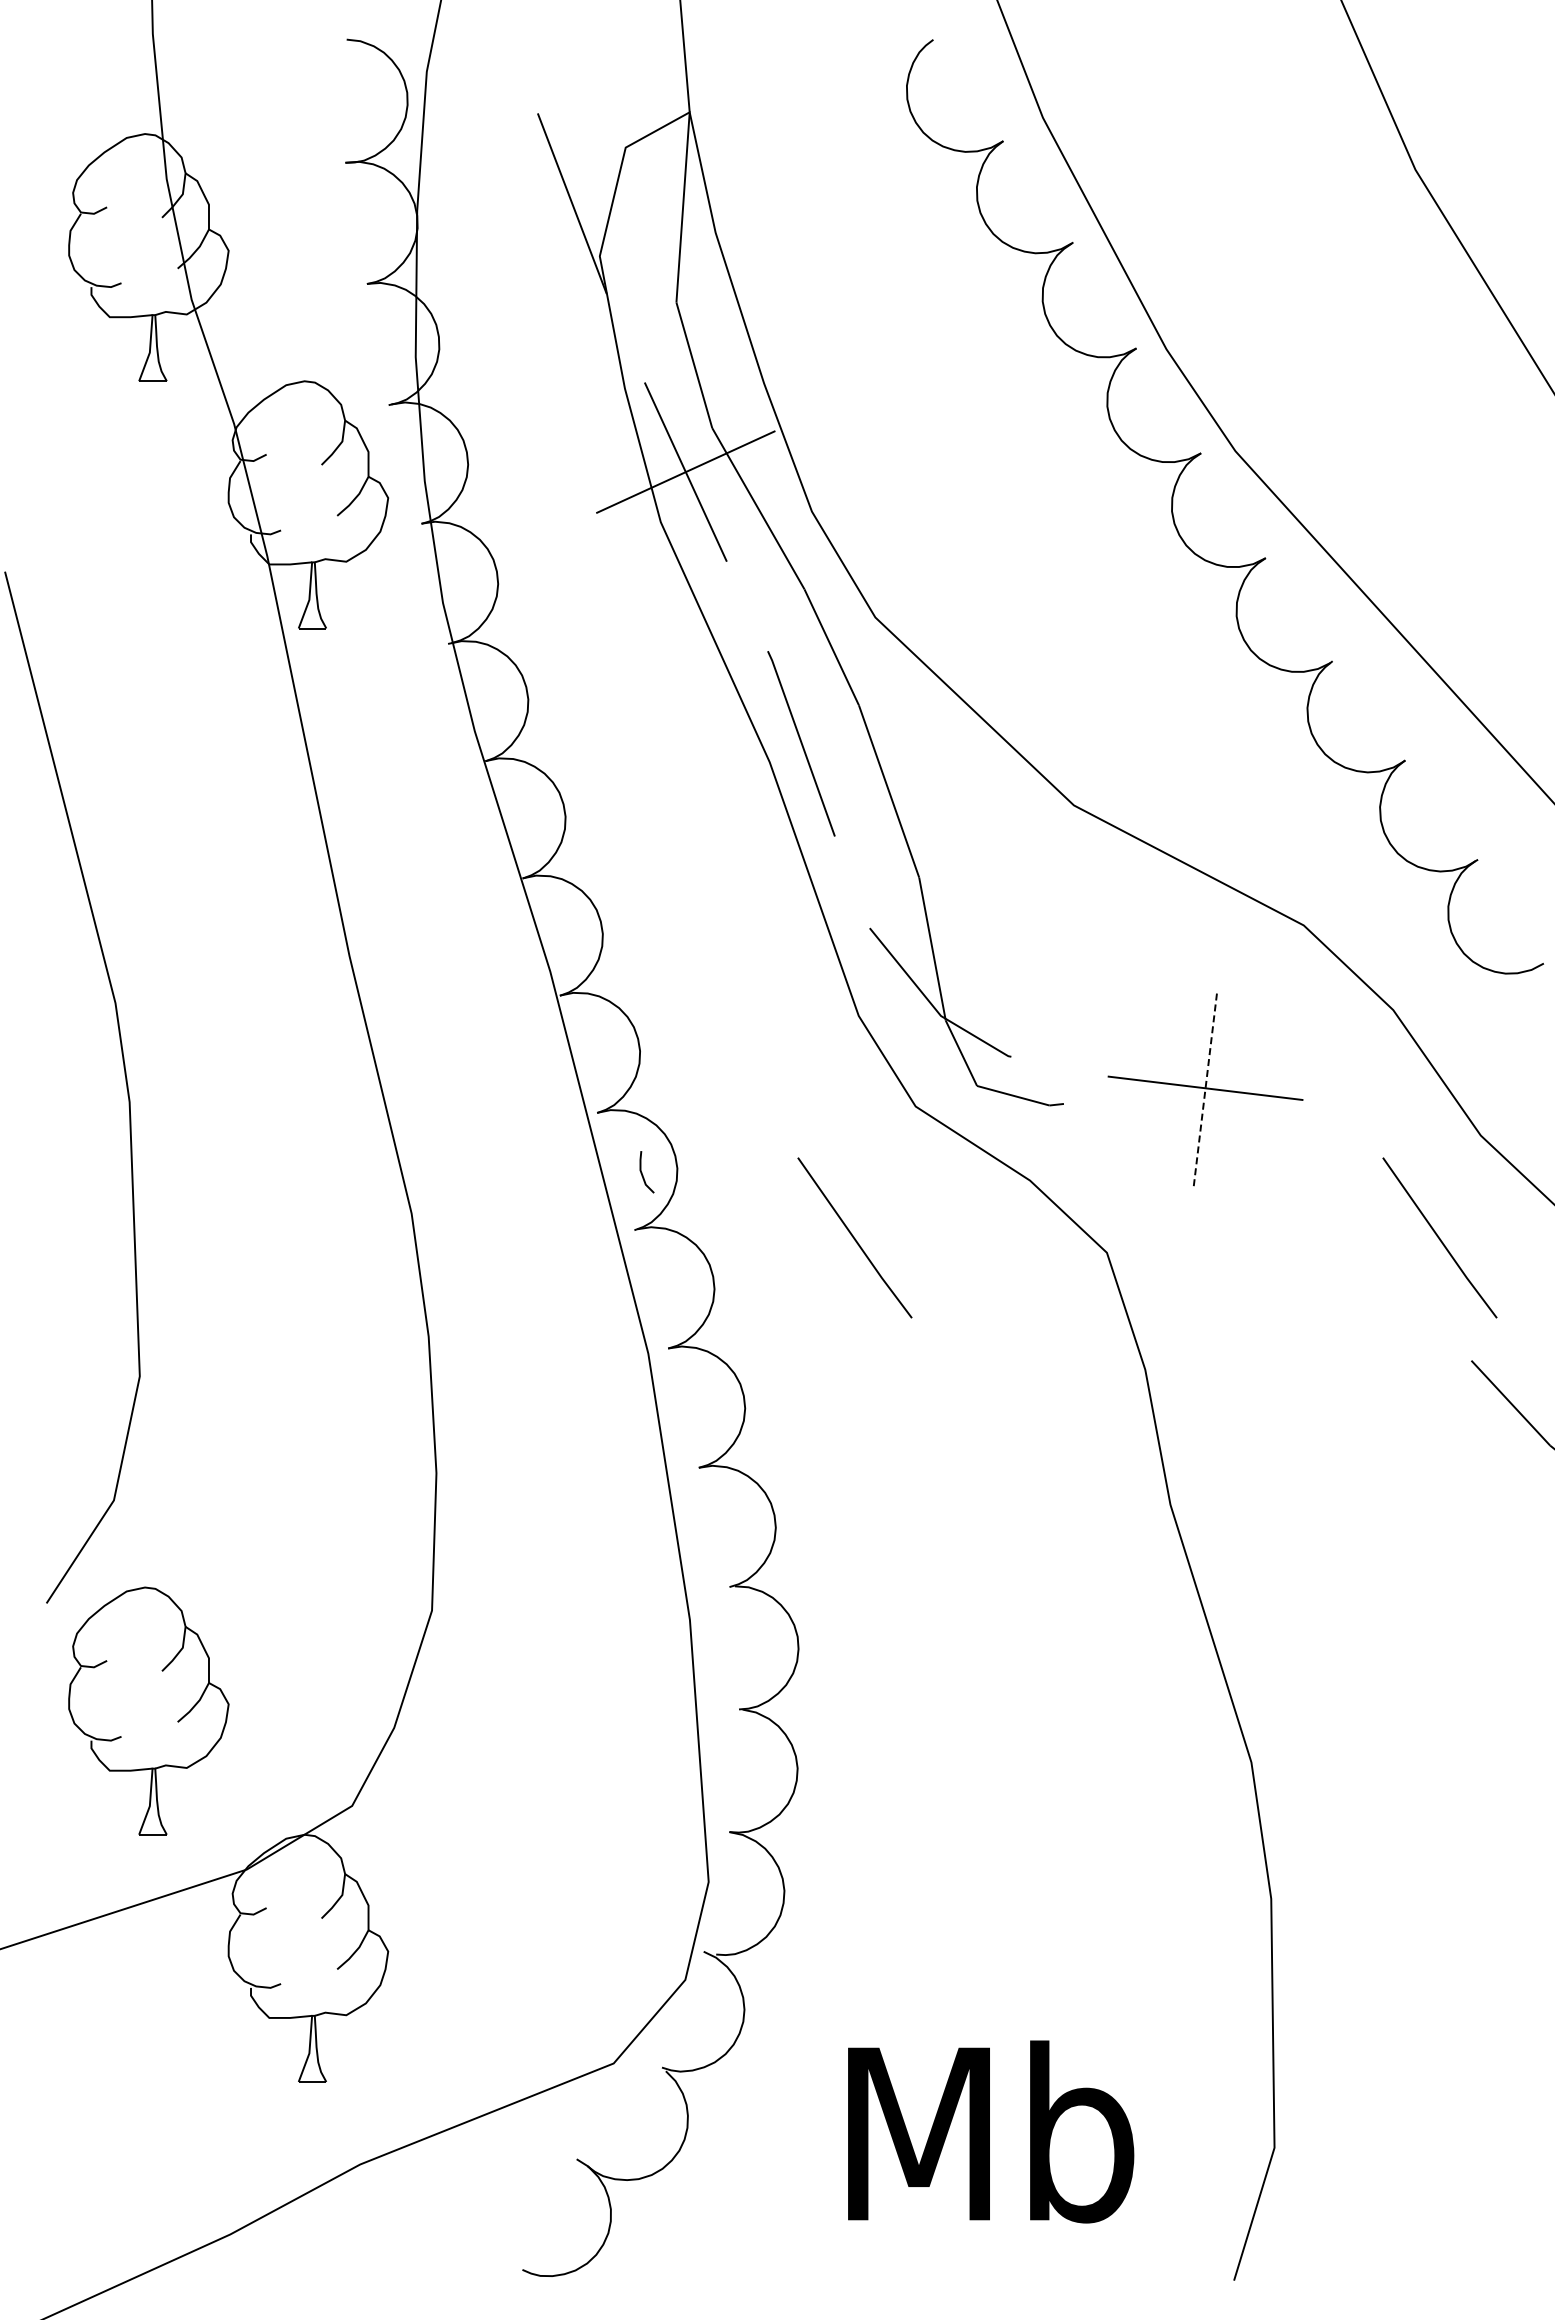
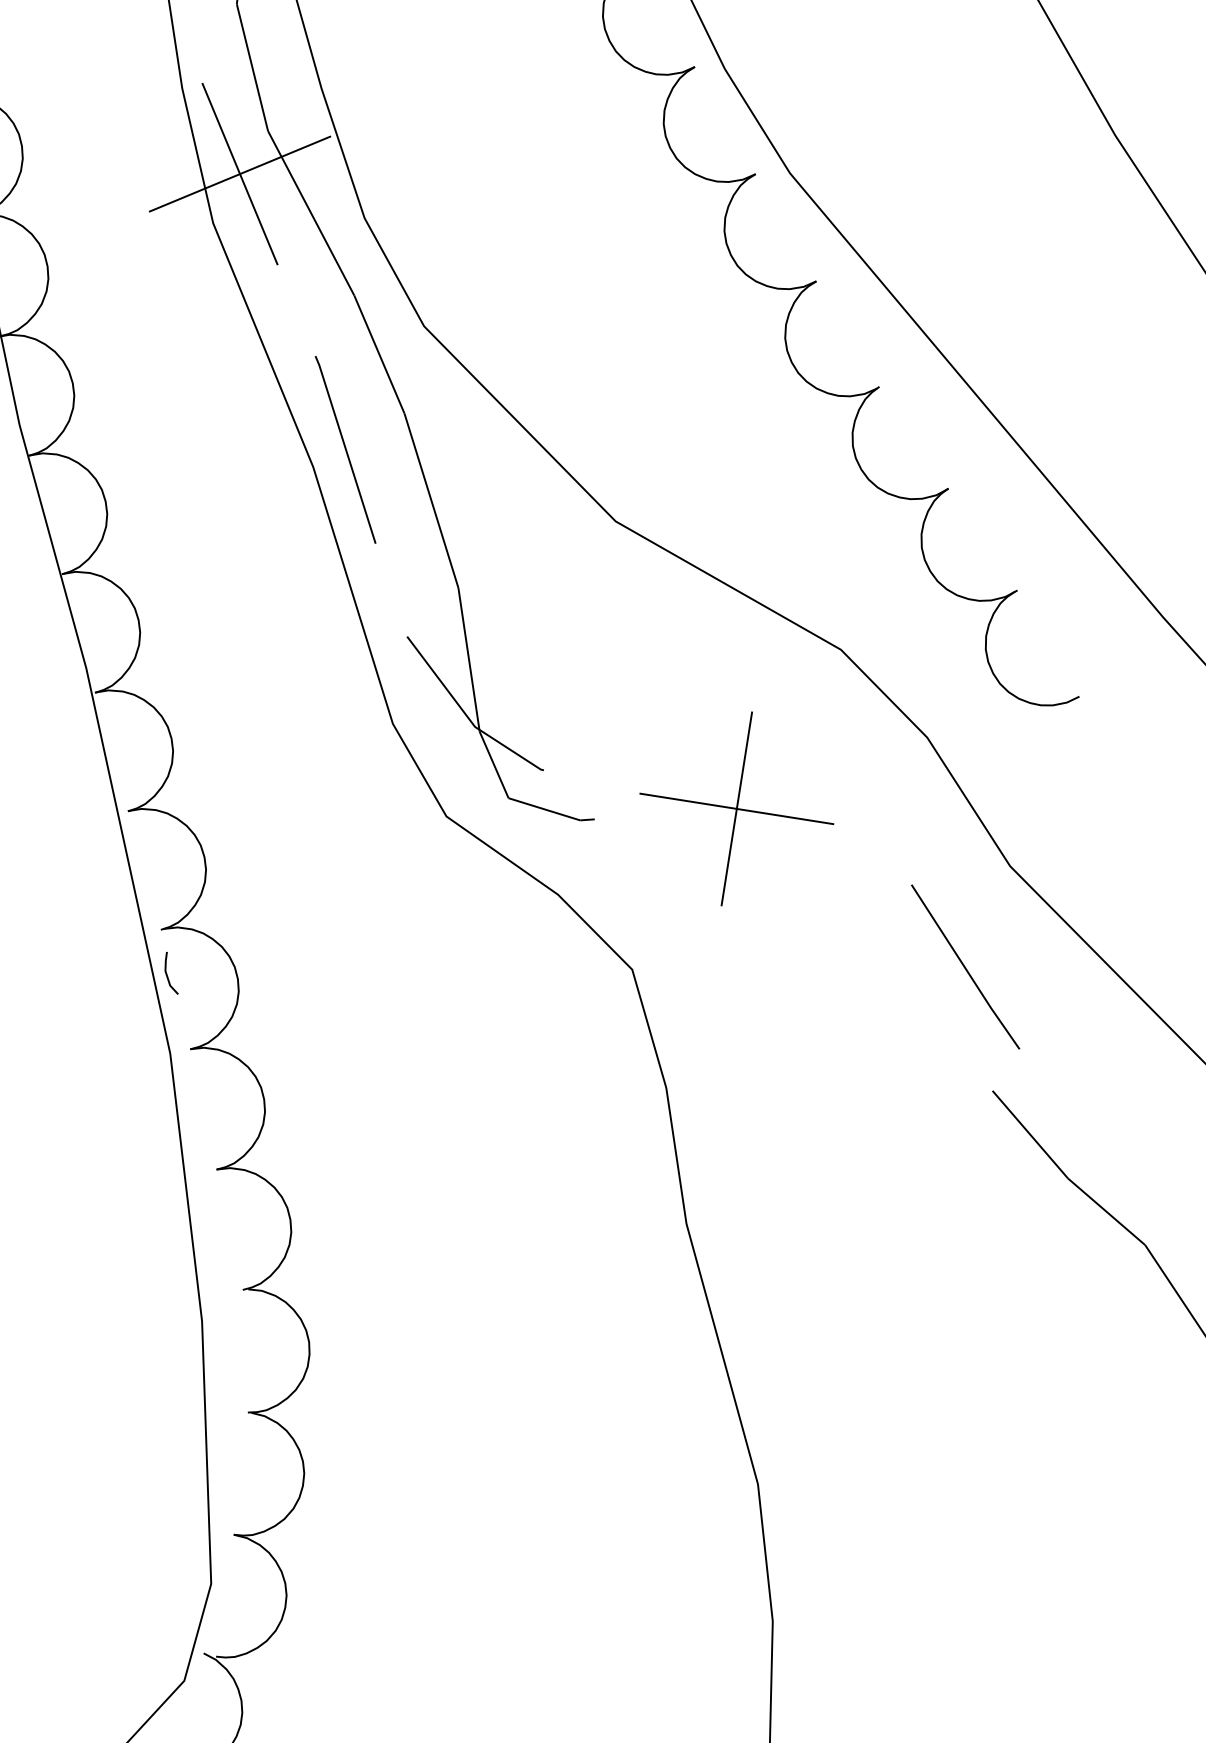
line: (1205, 1088) -> (736, 809), dashed -> solid
line: (642, 1172) -> (167, 973), moved
line: (854, 1237) -> (380, 945), removed

